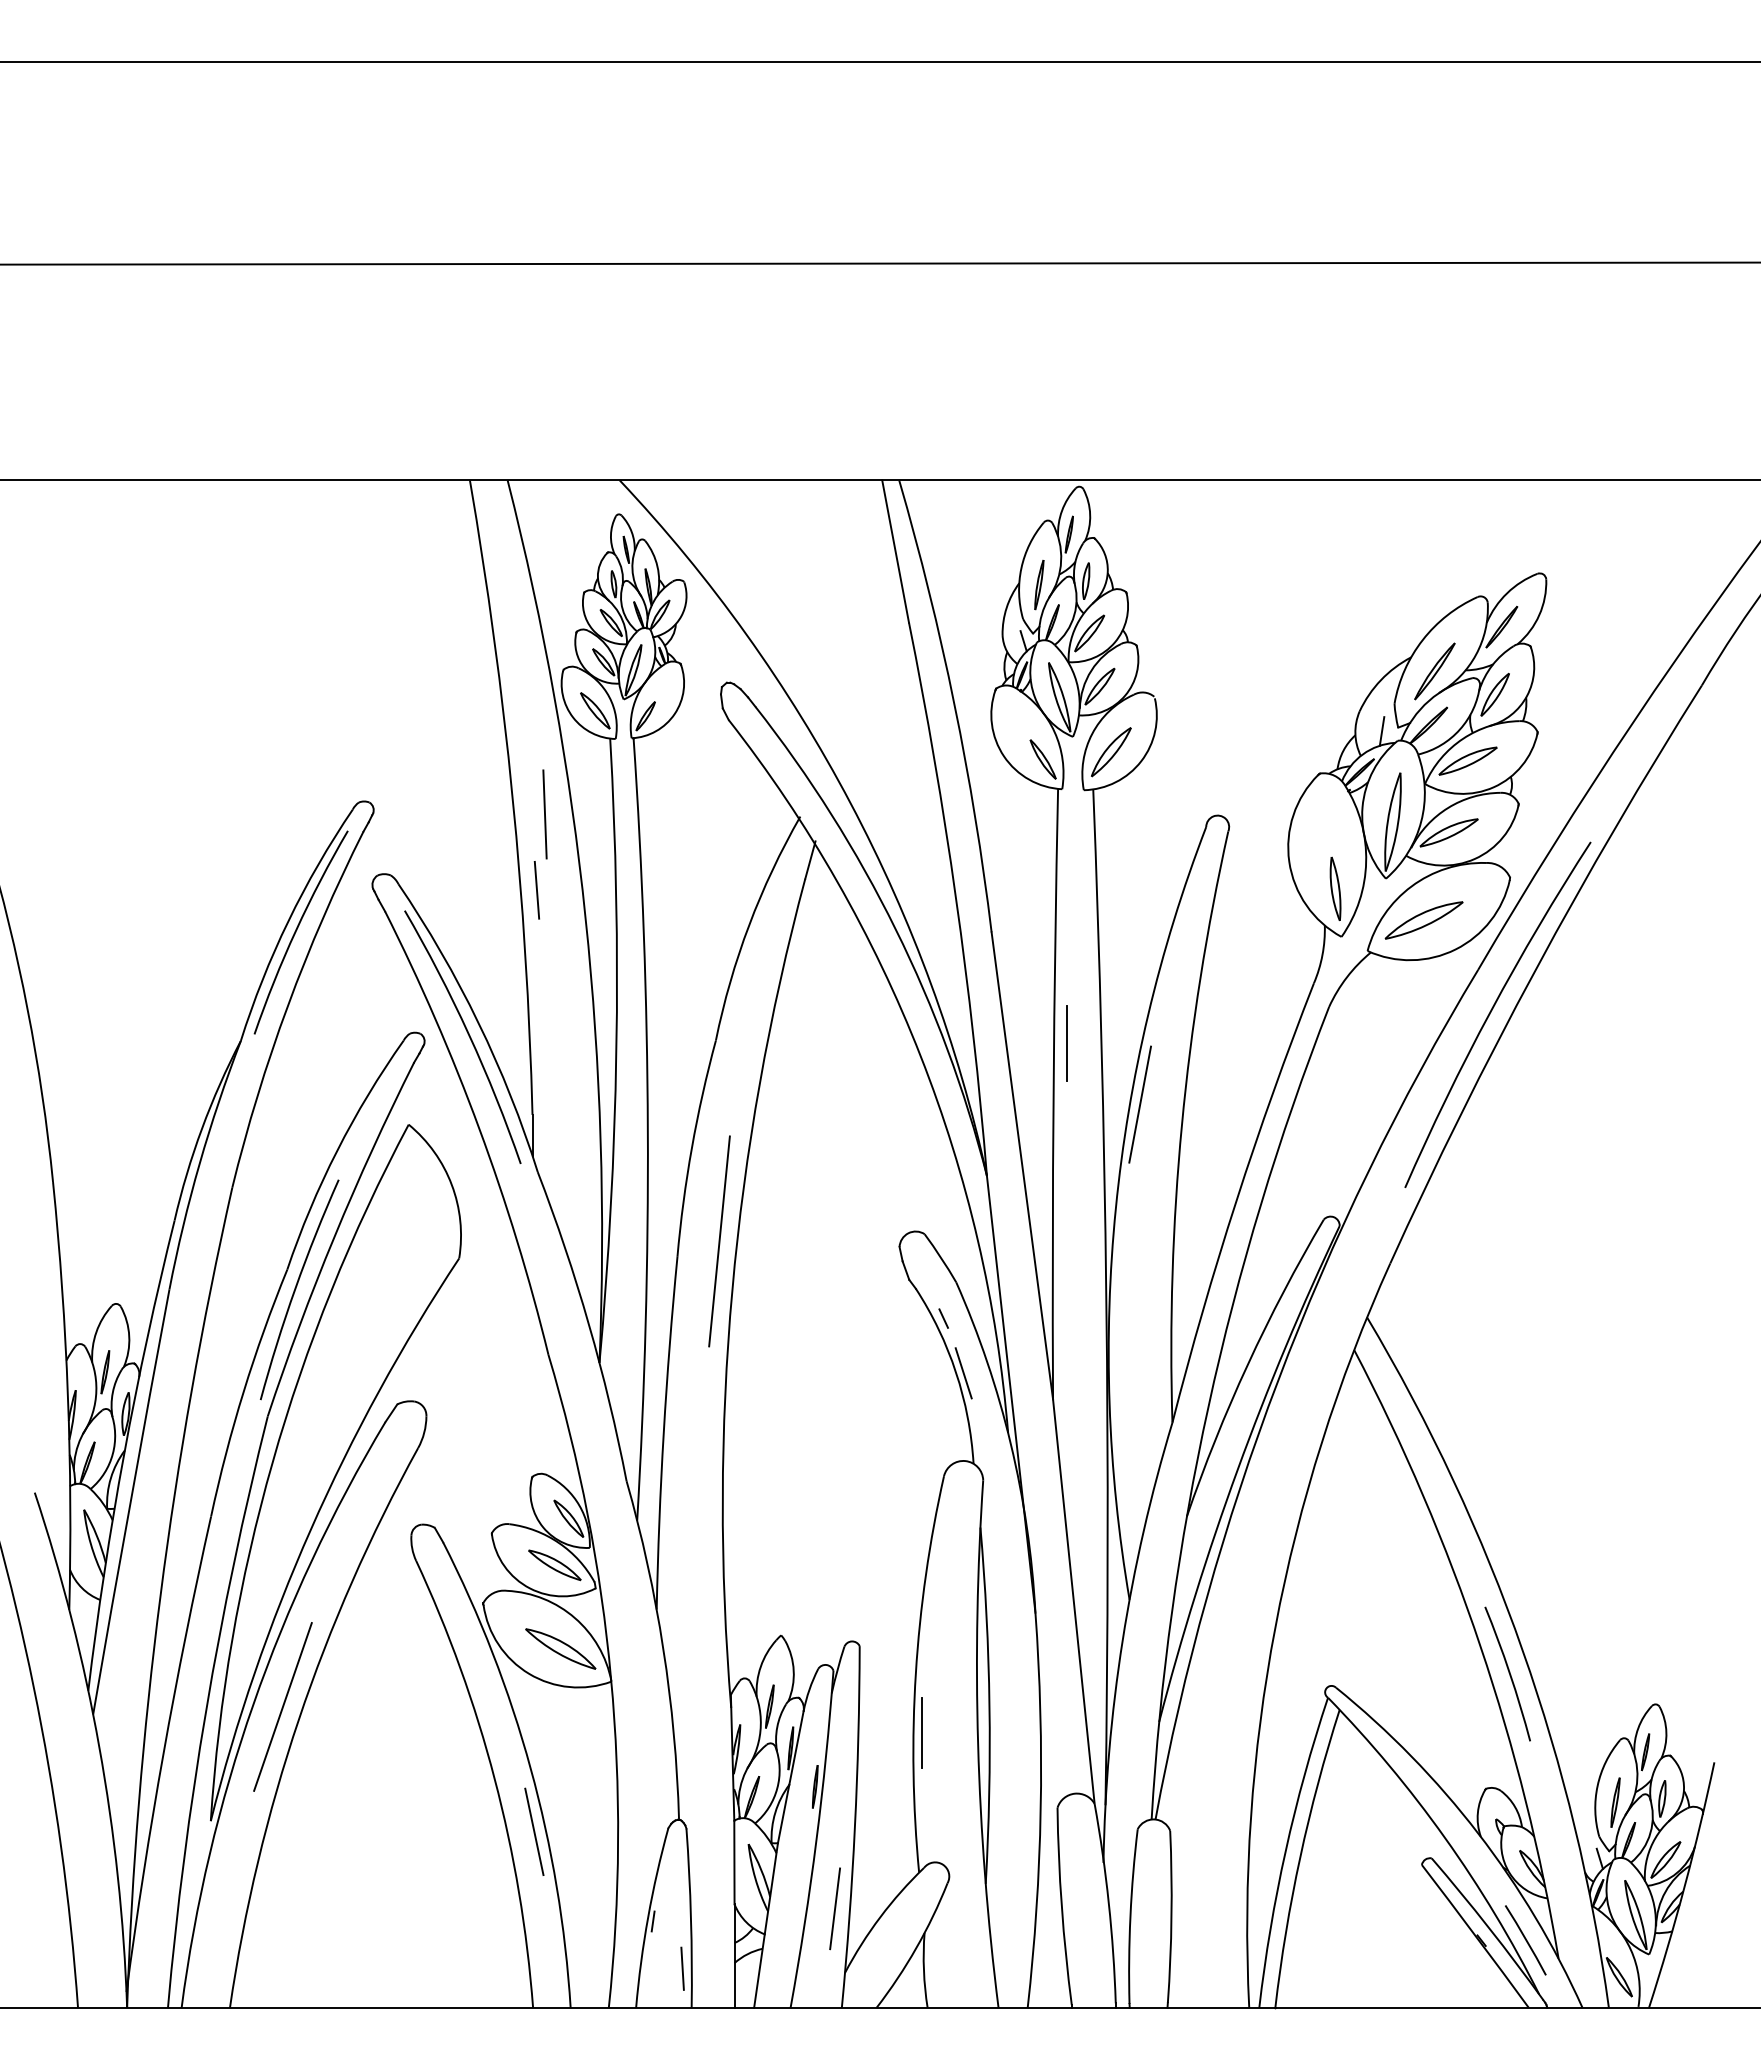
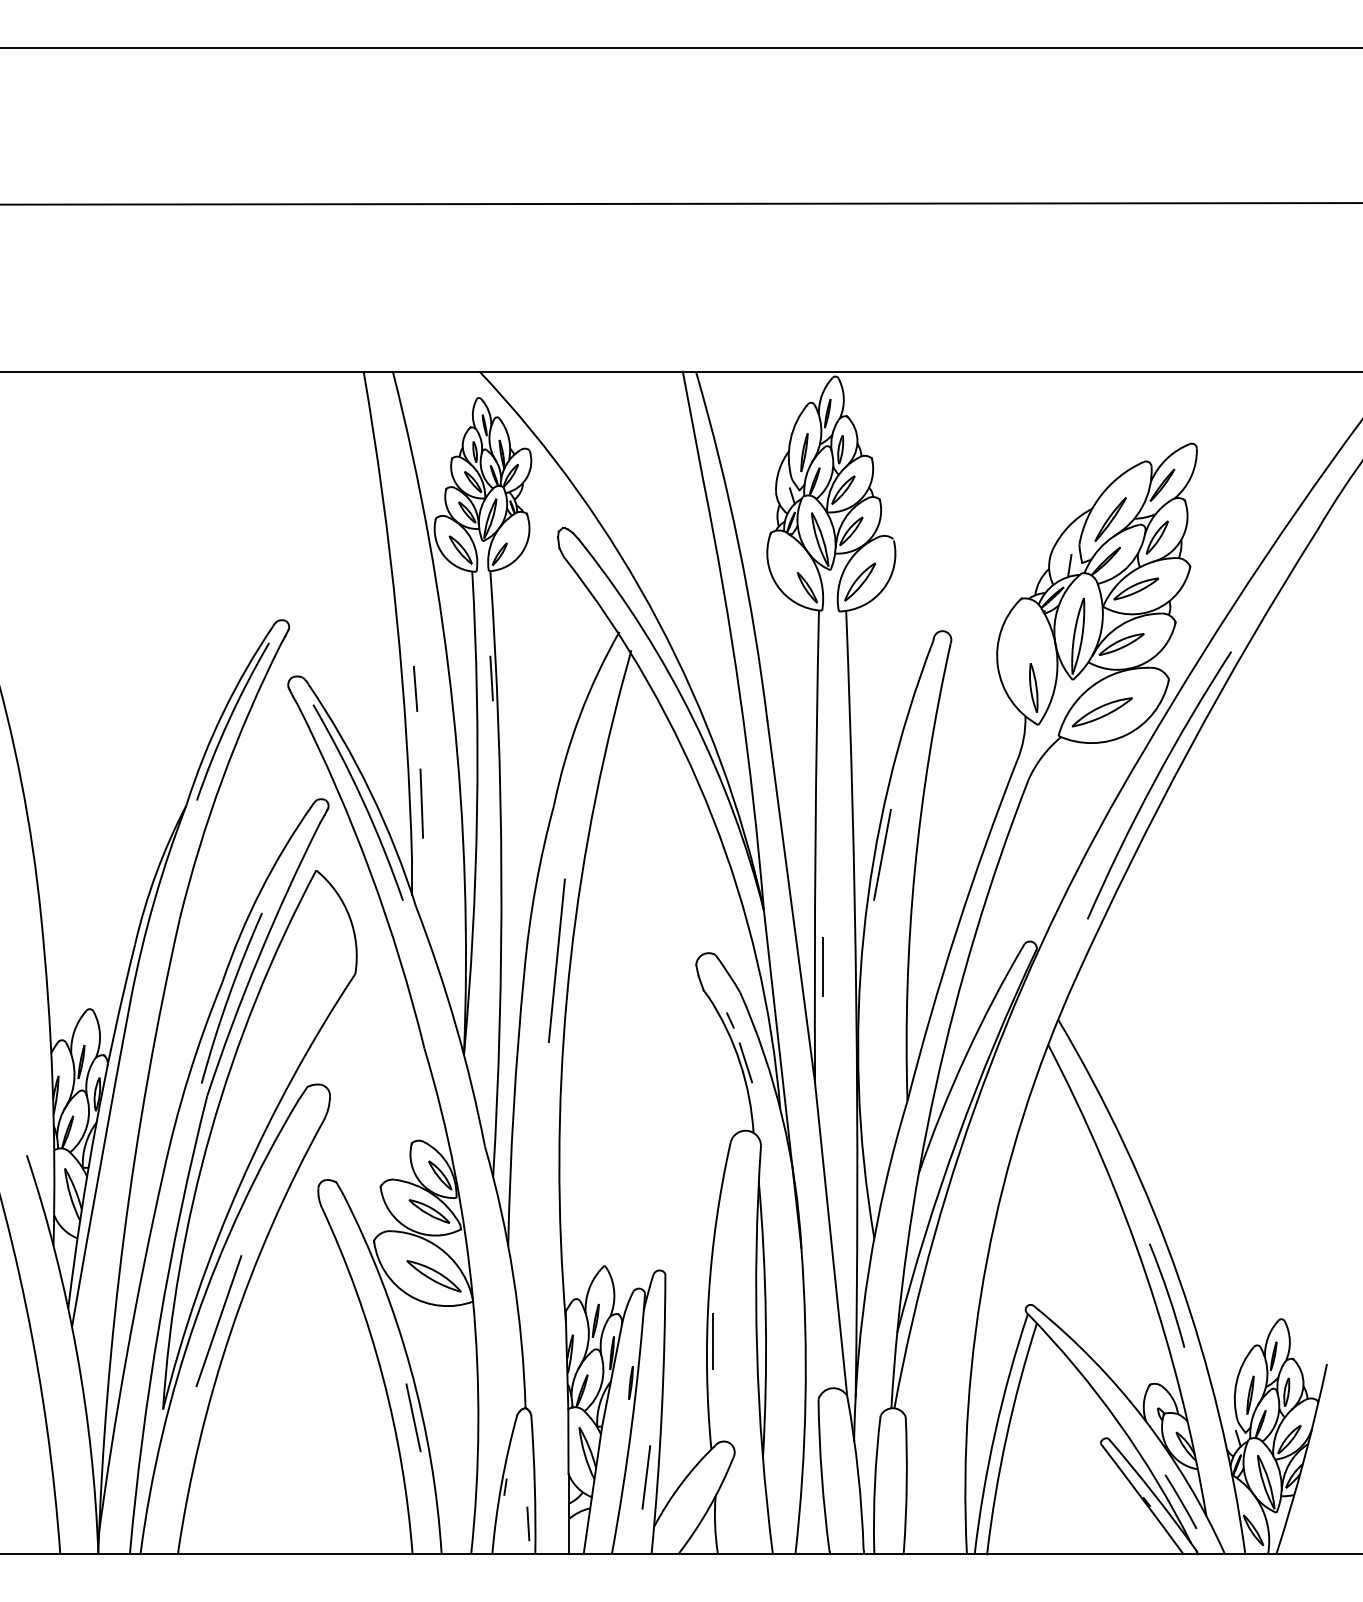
line: (544, 814) -> (421, 803), moved
line: (634, 876) -> (491, 678), added
line: (1066, 1043) -> (823, 967), moved

